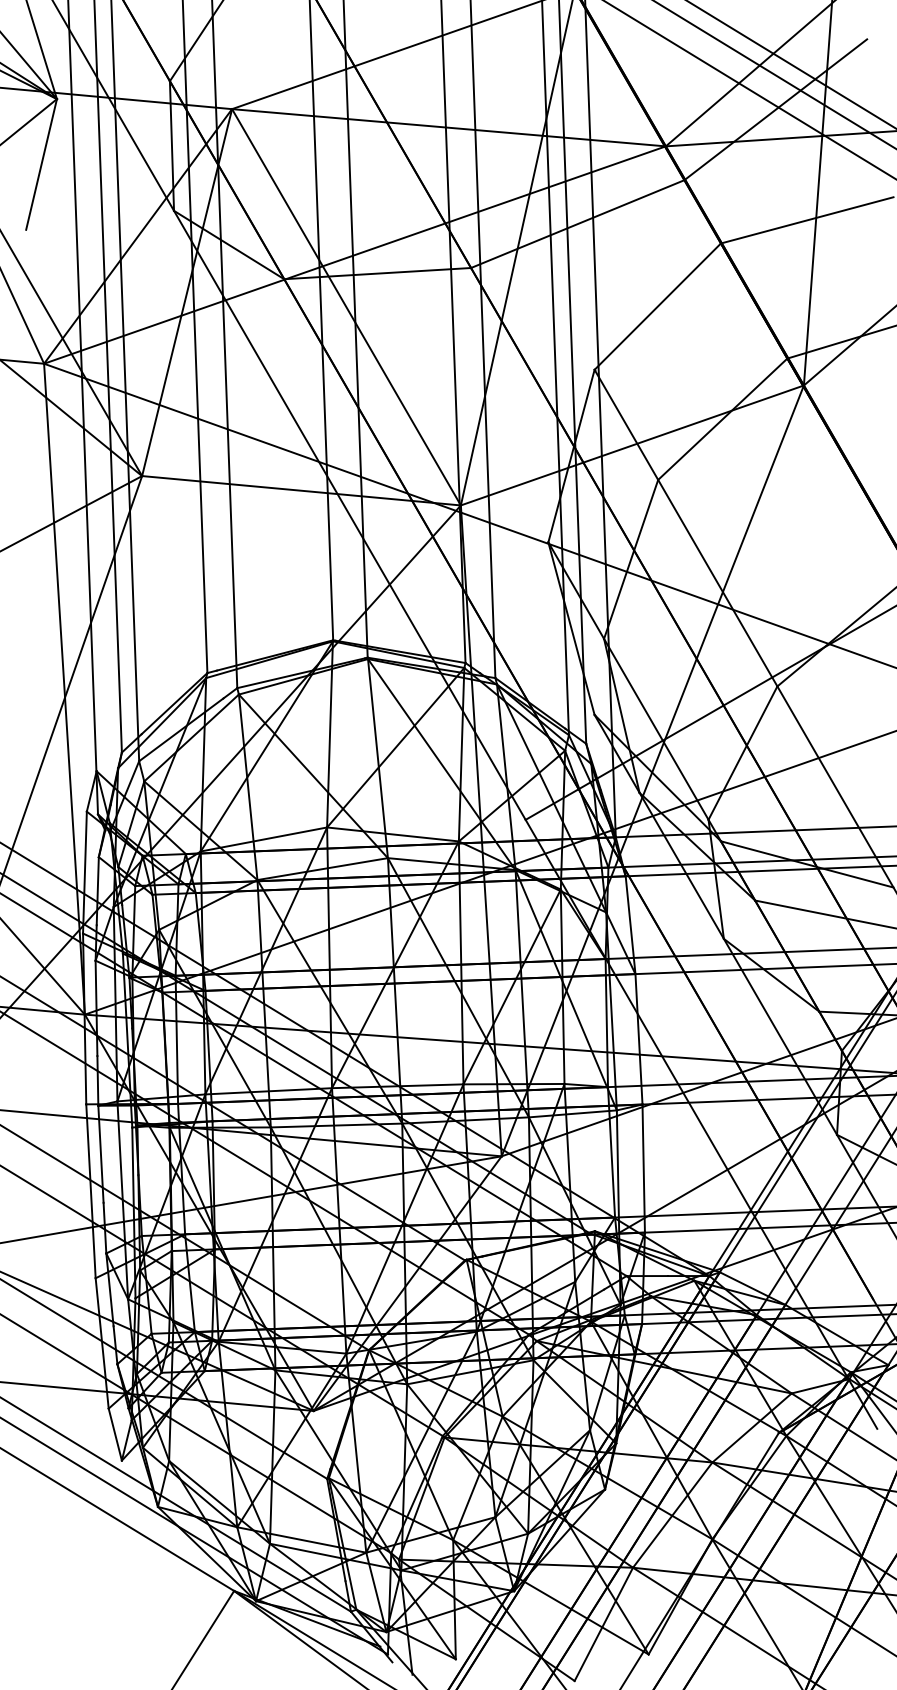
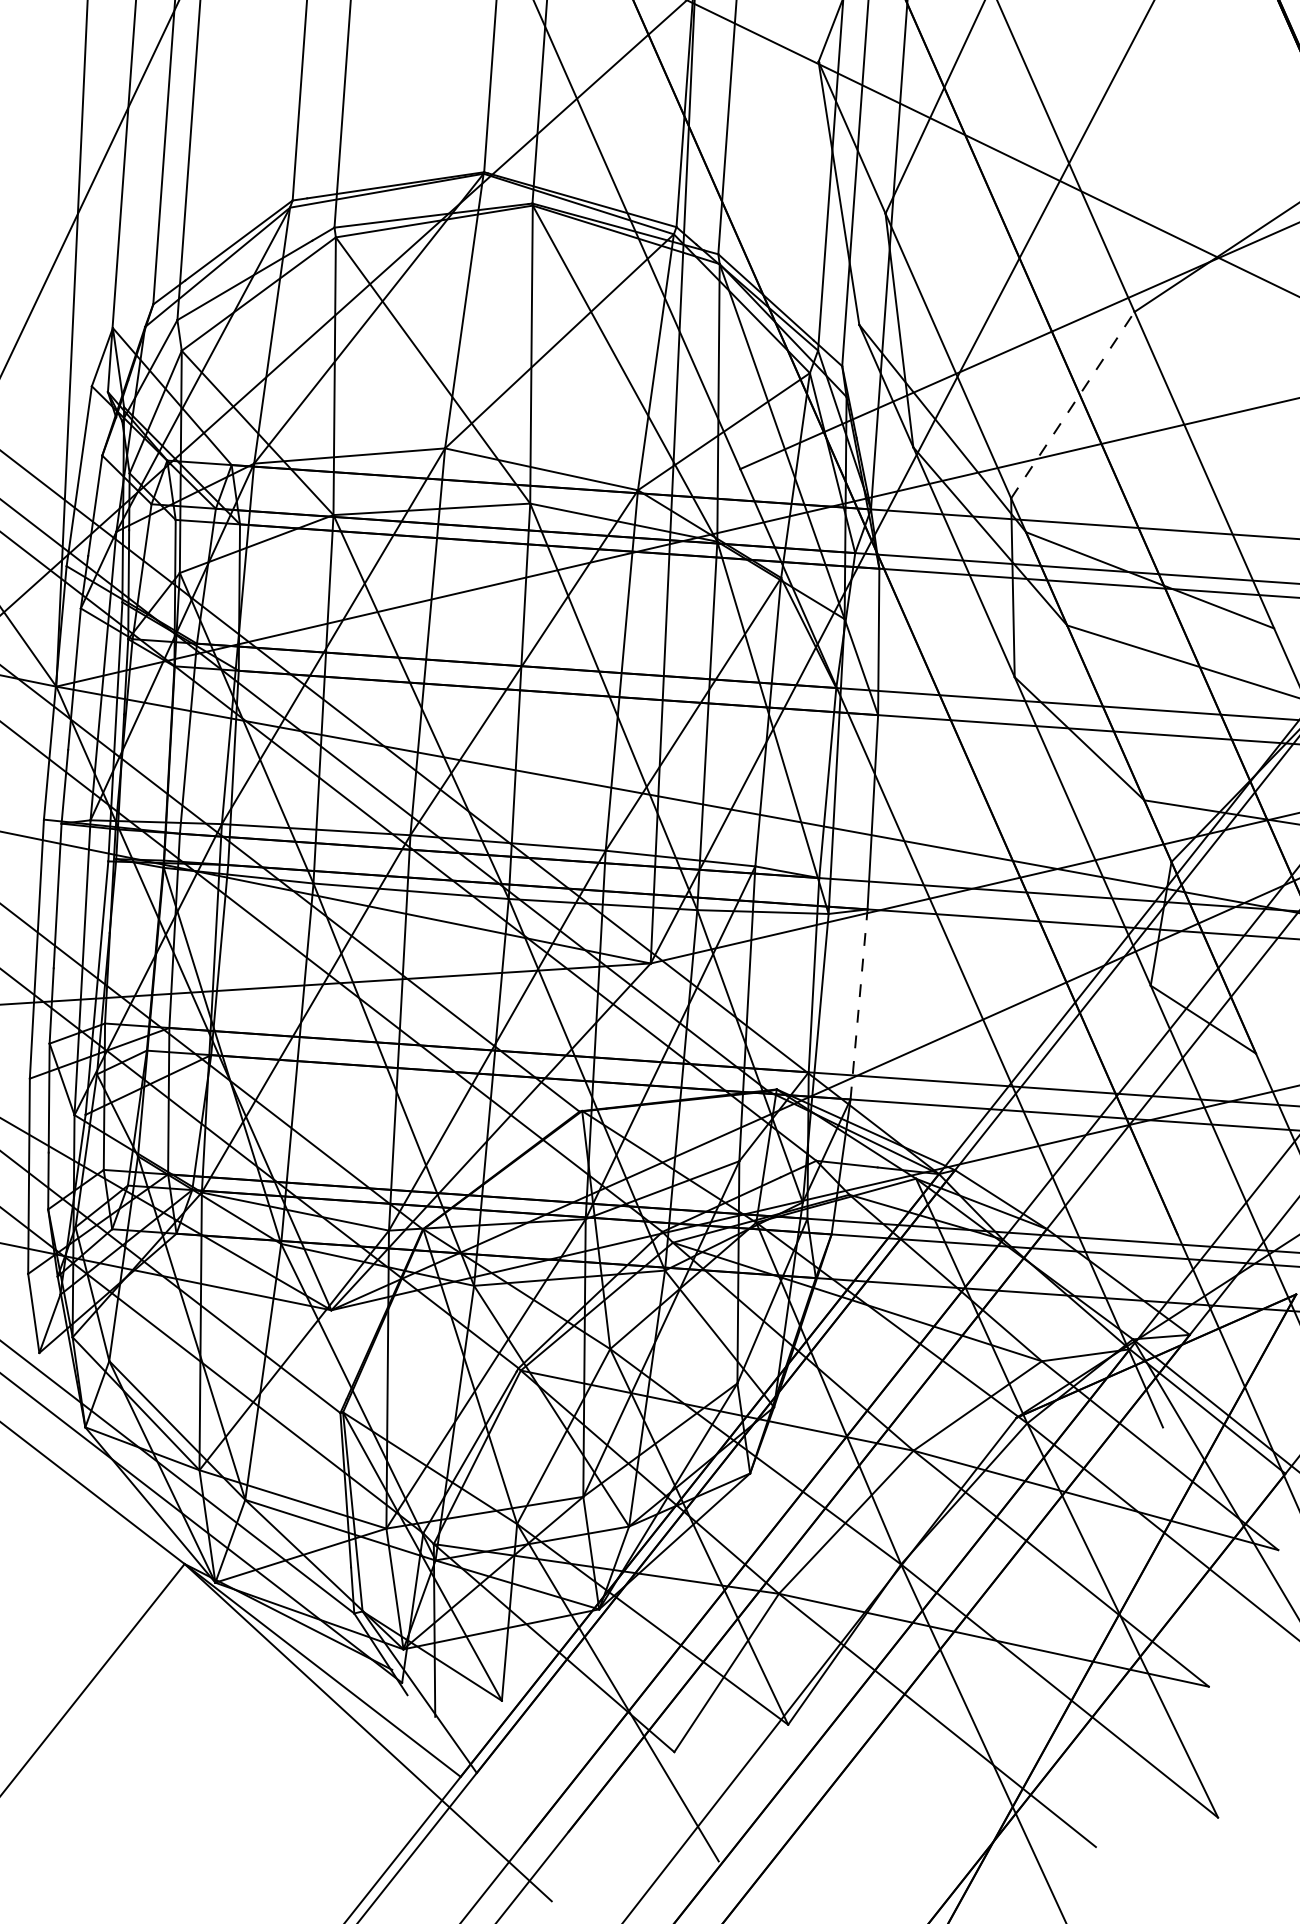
line: (743, 752) -> (1073, 404), solid -> dashed
line: (643, 1168) -> (858, 1004), solid -> dashed

